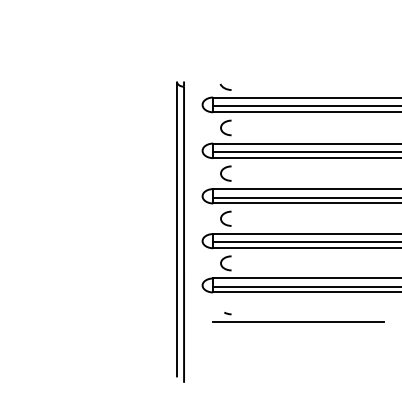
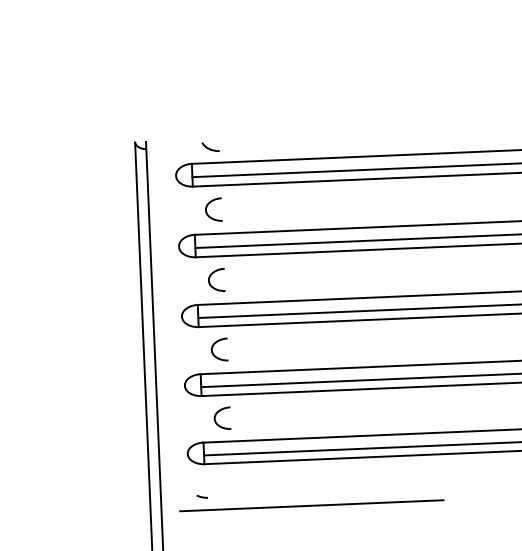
part: (298, 317) -> (311, 498), moved

